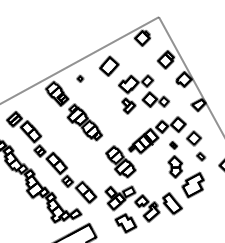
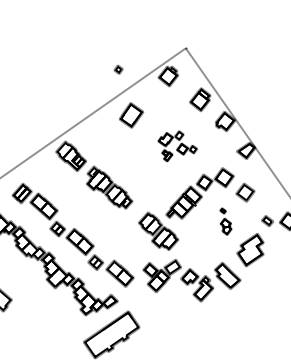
part: (80, 78) -> (118, 69), moved
part: (143, 95) -> (177, 146), size x0.6
part: (201, 156) -> (267, 220), moved
part: (175, 159) -> (225, 221), size x0.6
part: (125, 222) -> (172, 305), removed

